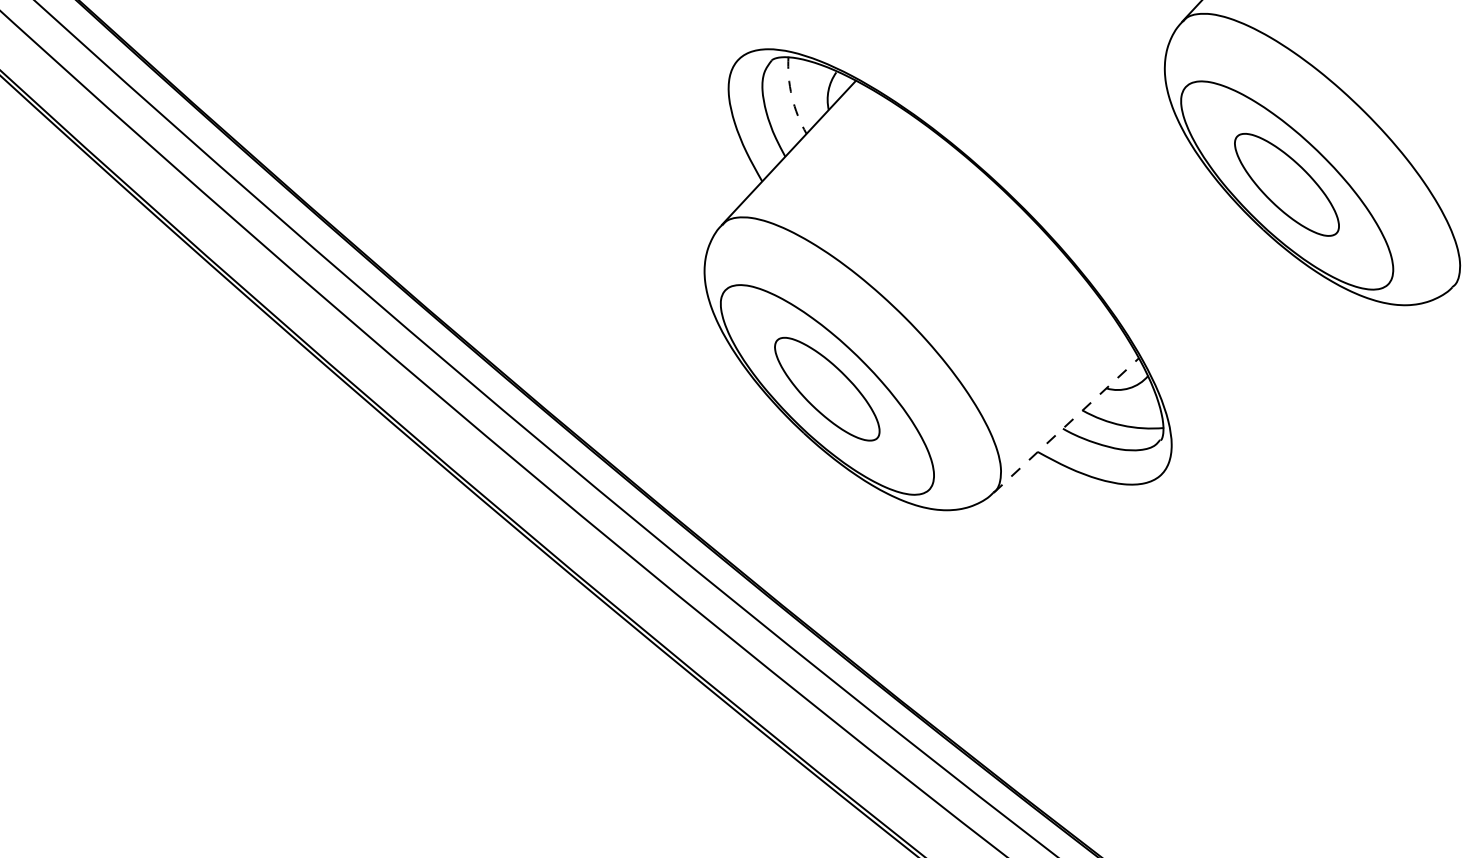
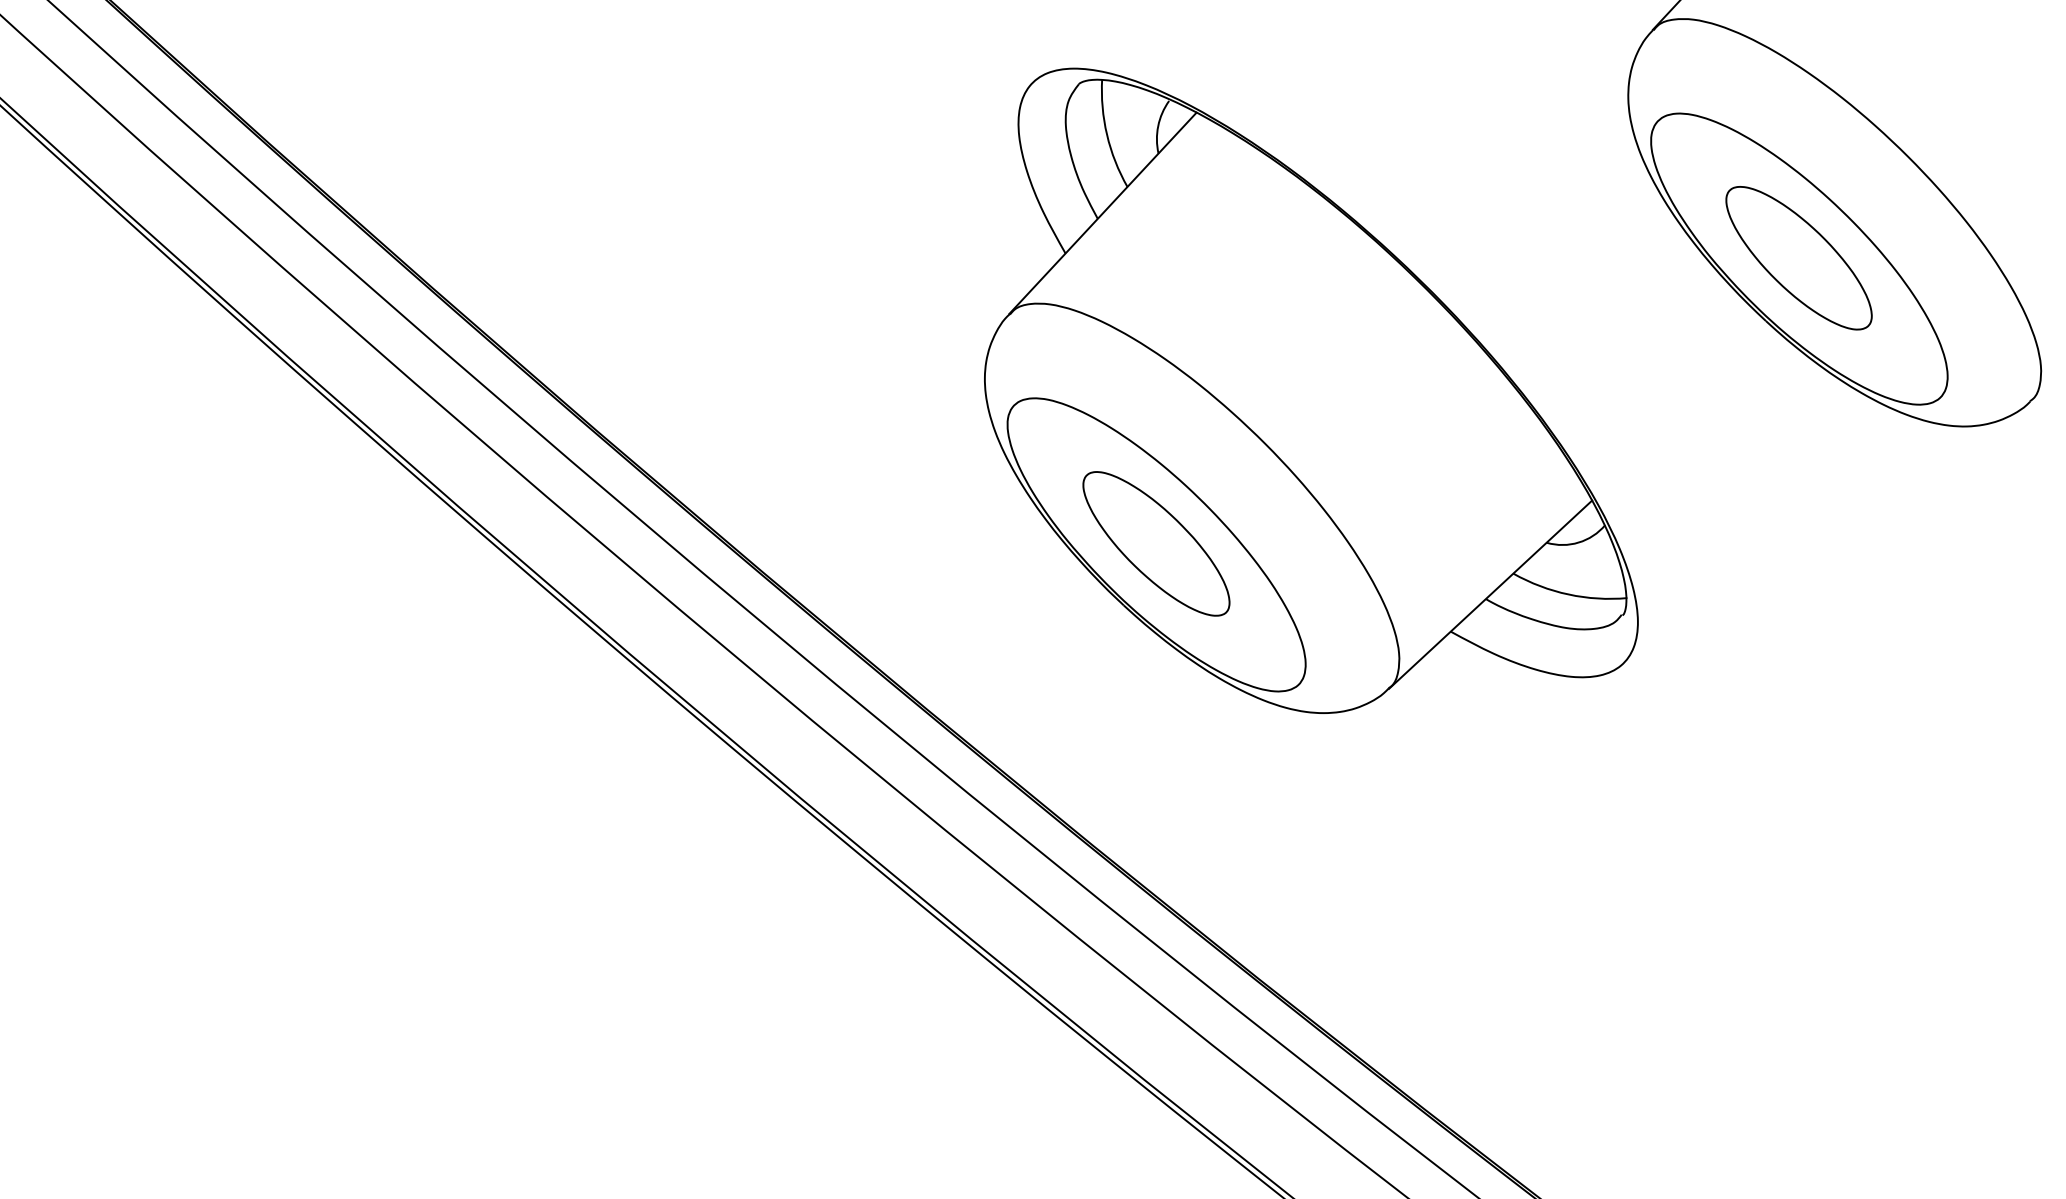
arc: (791, 96) -> (1106, 134), dashed -> solid
line: (1066, 425) -> (1490, 594), dashed -> solid

